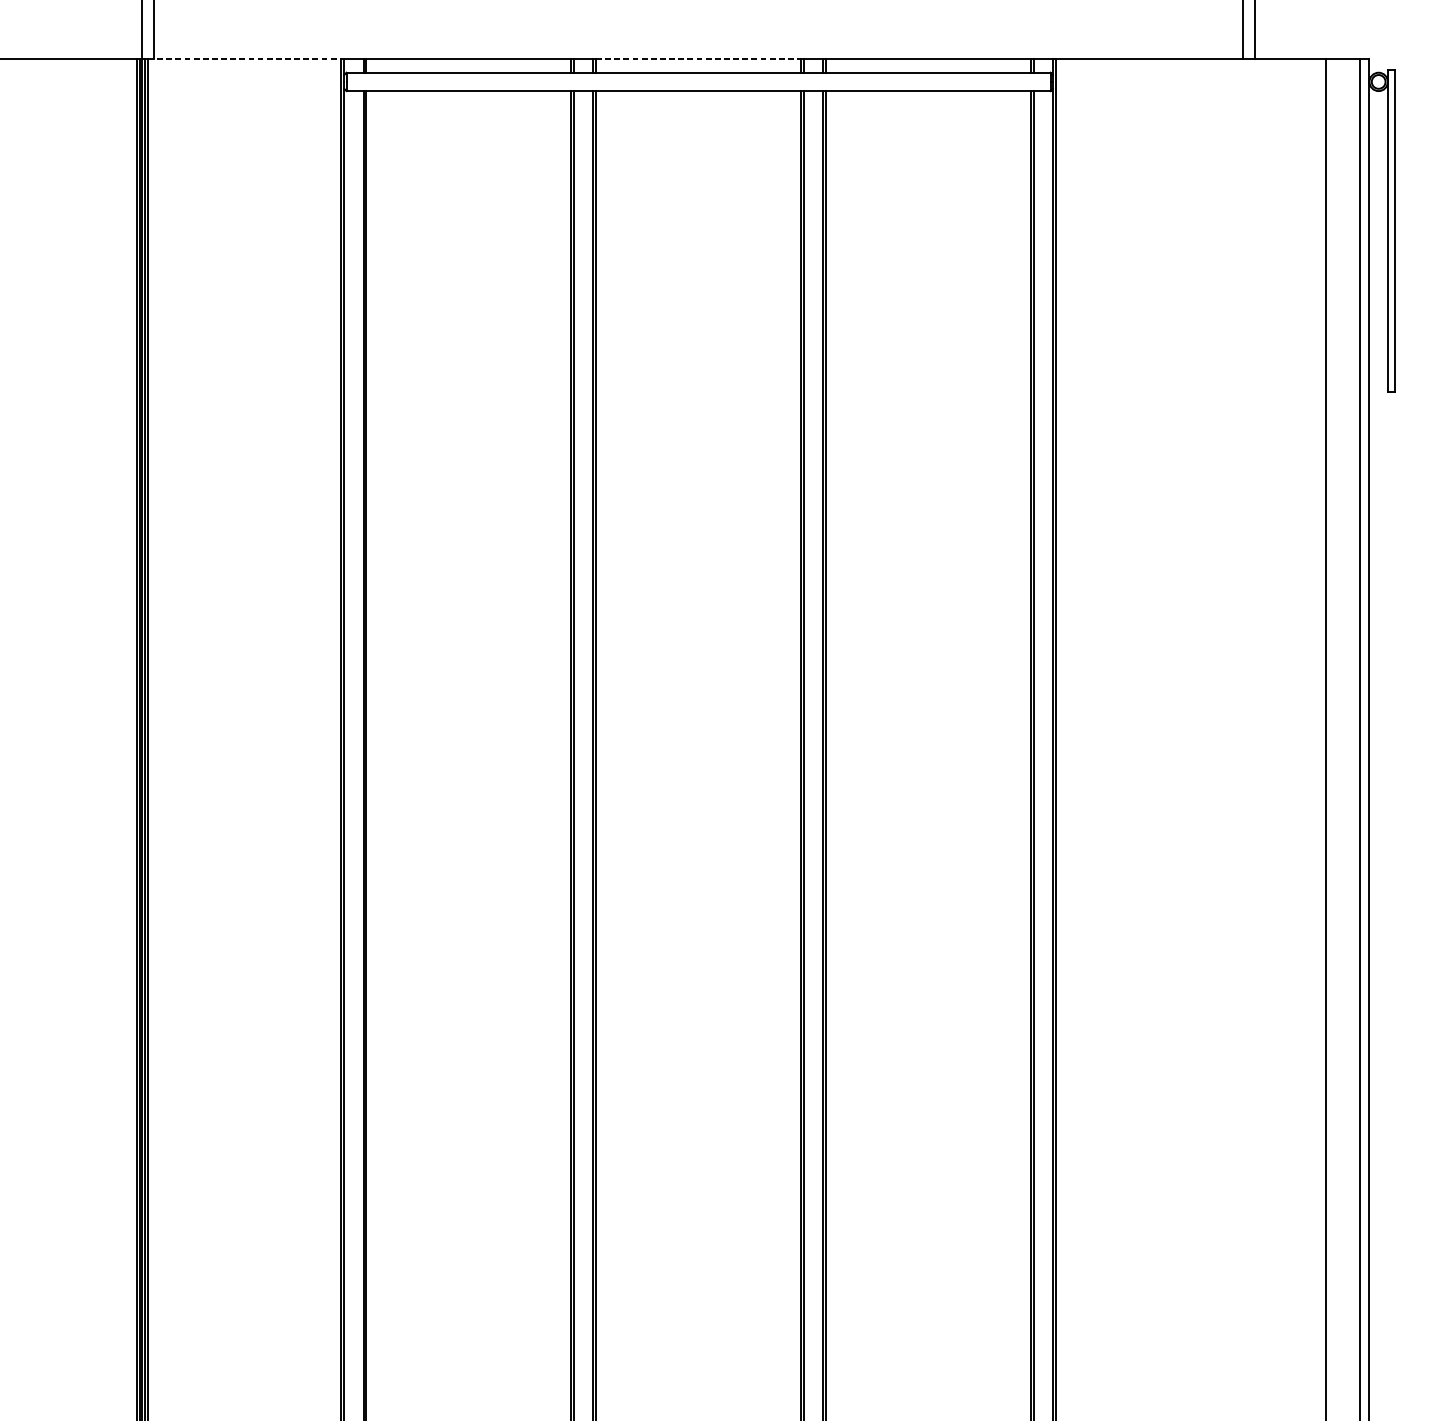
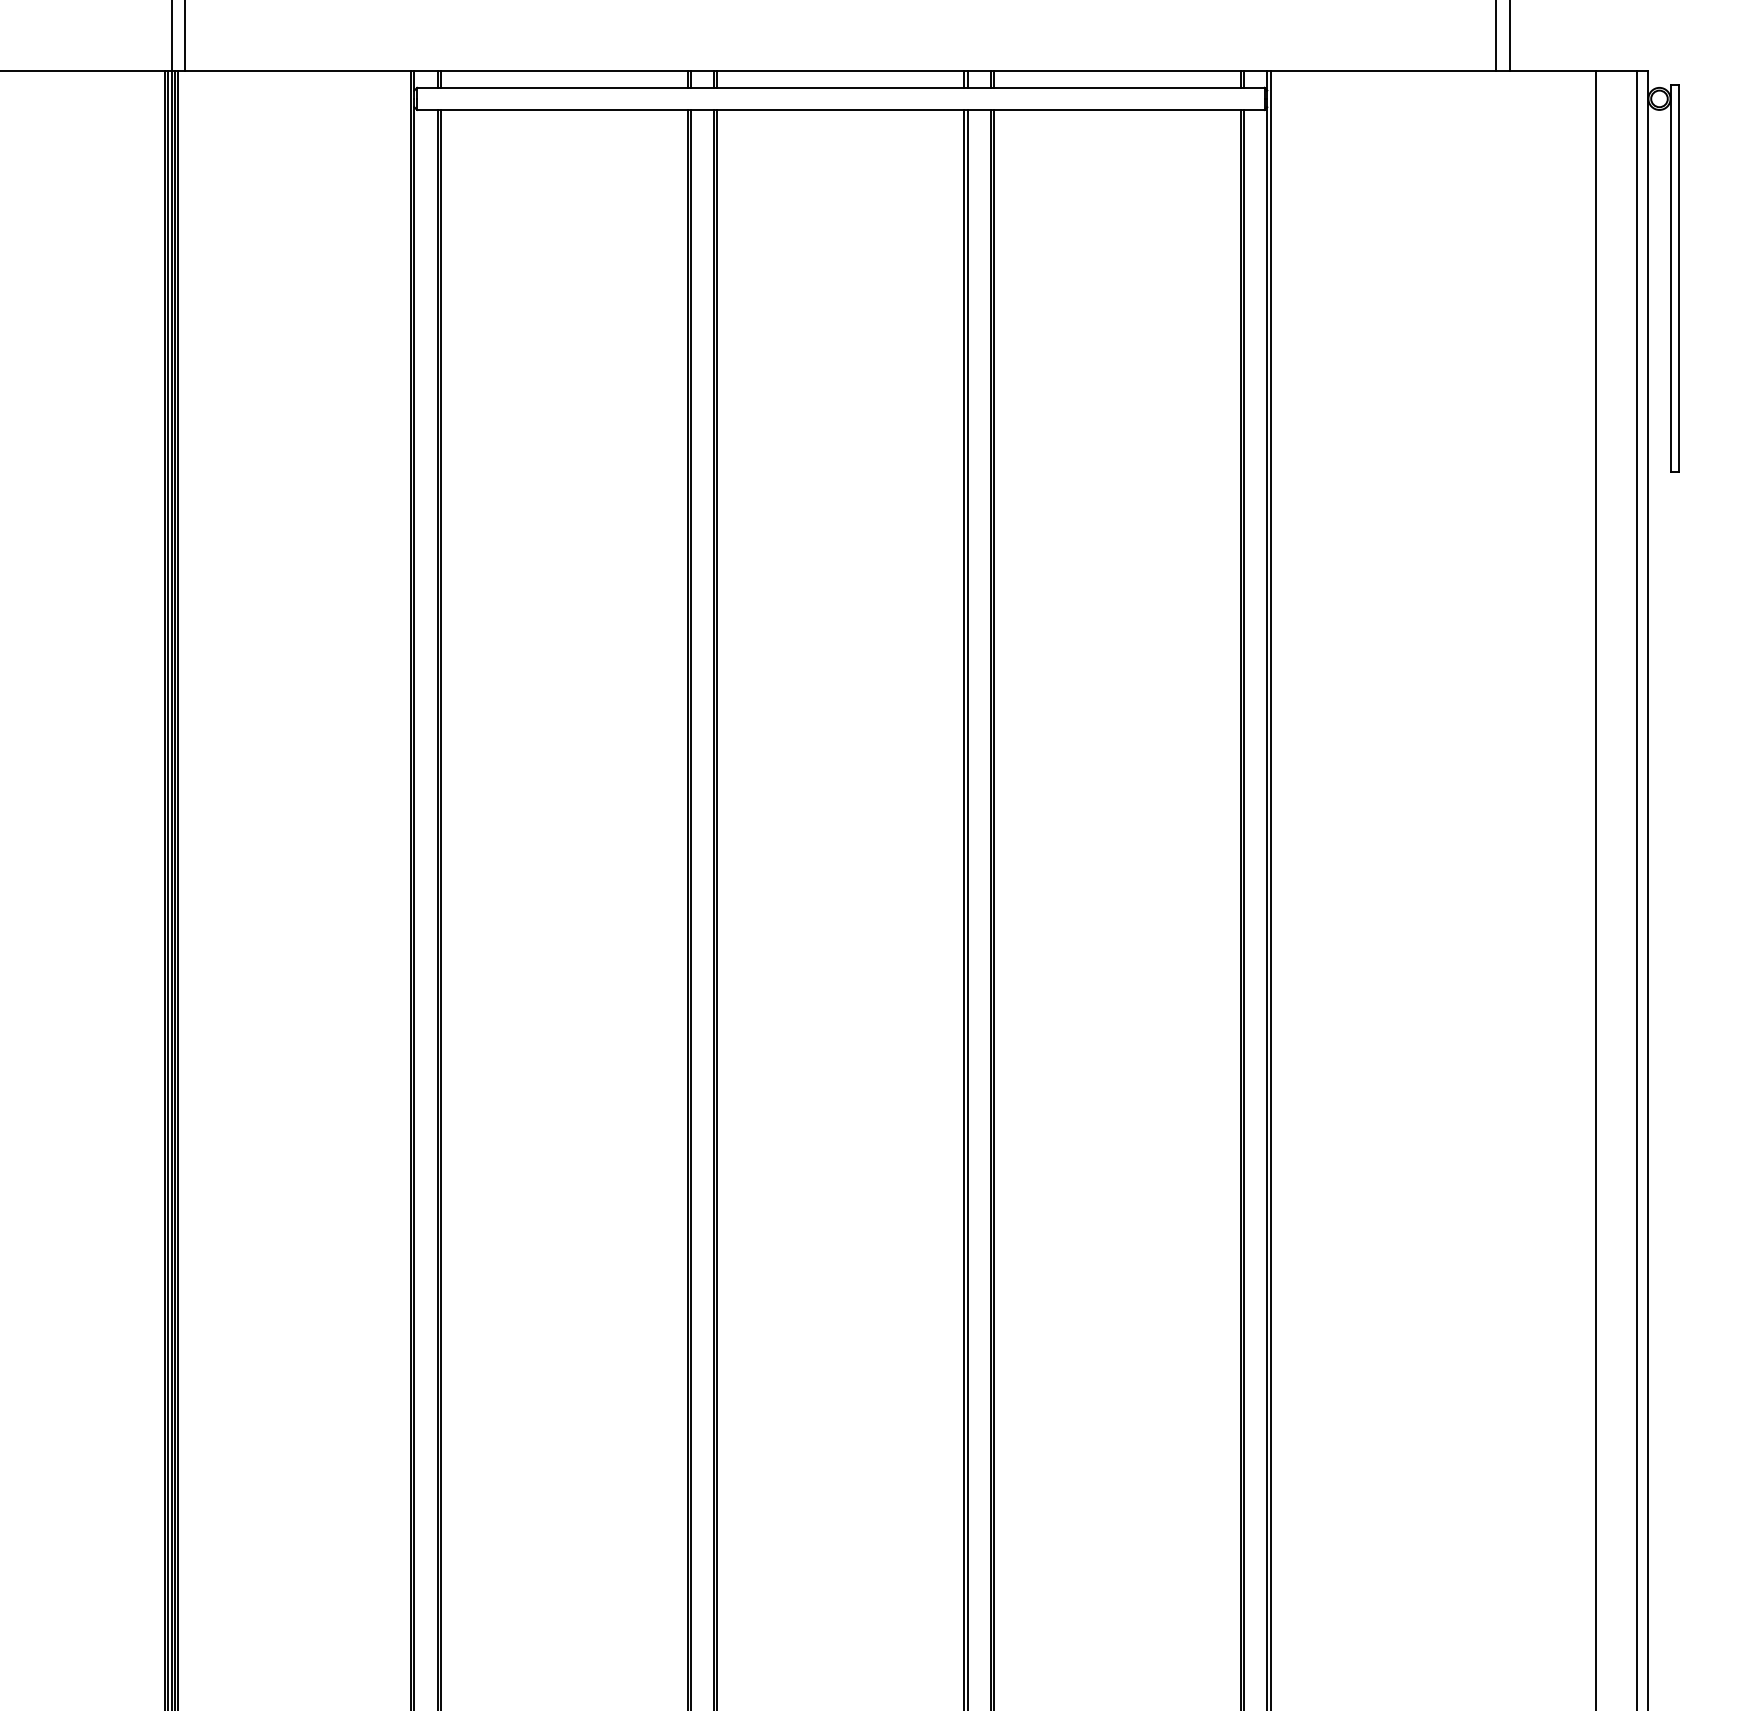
line: (245, 59) -> (295, 71), dashed -> solid
line: (699, 59) -> (841, 71), dashed -> solid

